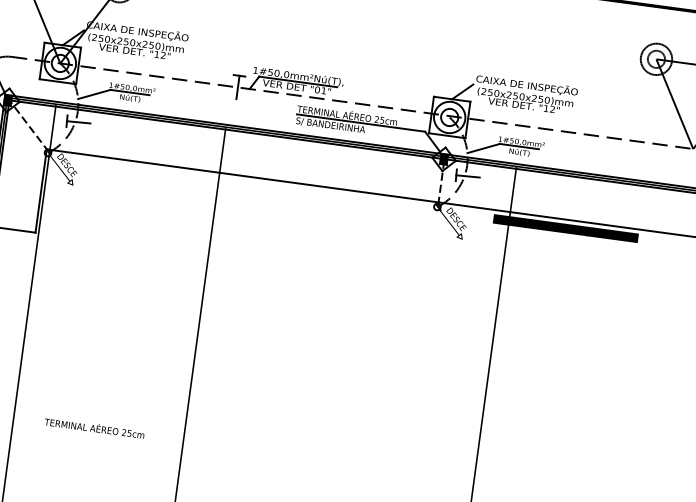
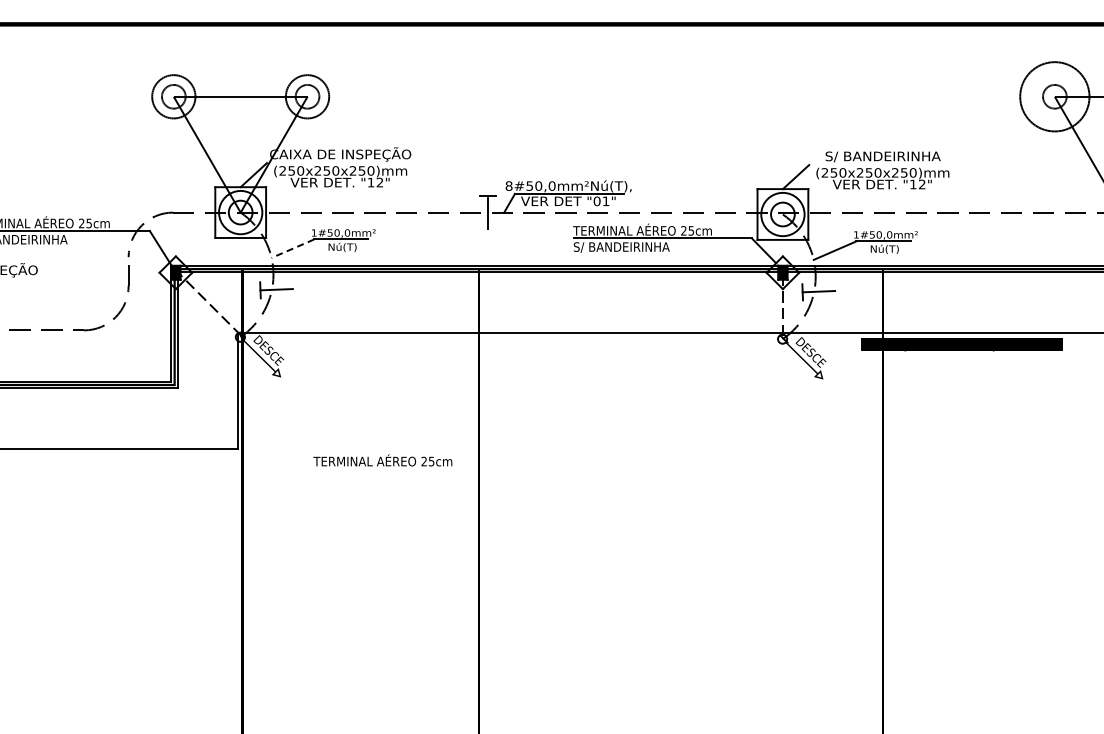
circle: (656, 59) -> (1054, 96), size x1.6
text: (255, 70) -> (508, 185), 1#50,0mm²Nú(T), -> 8#50,0mm²Nú(T),
text: (526, 85) -> (882, 156), CAIXA DE INSPEÇÃO -> S/ BANDEIRINHA
line: (94, 94) -> (292, 248), solid -> dashed
text: (94, 427) -> (382, 460), moved

